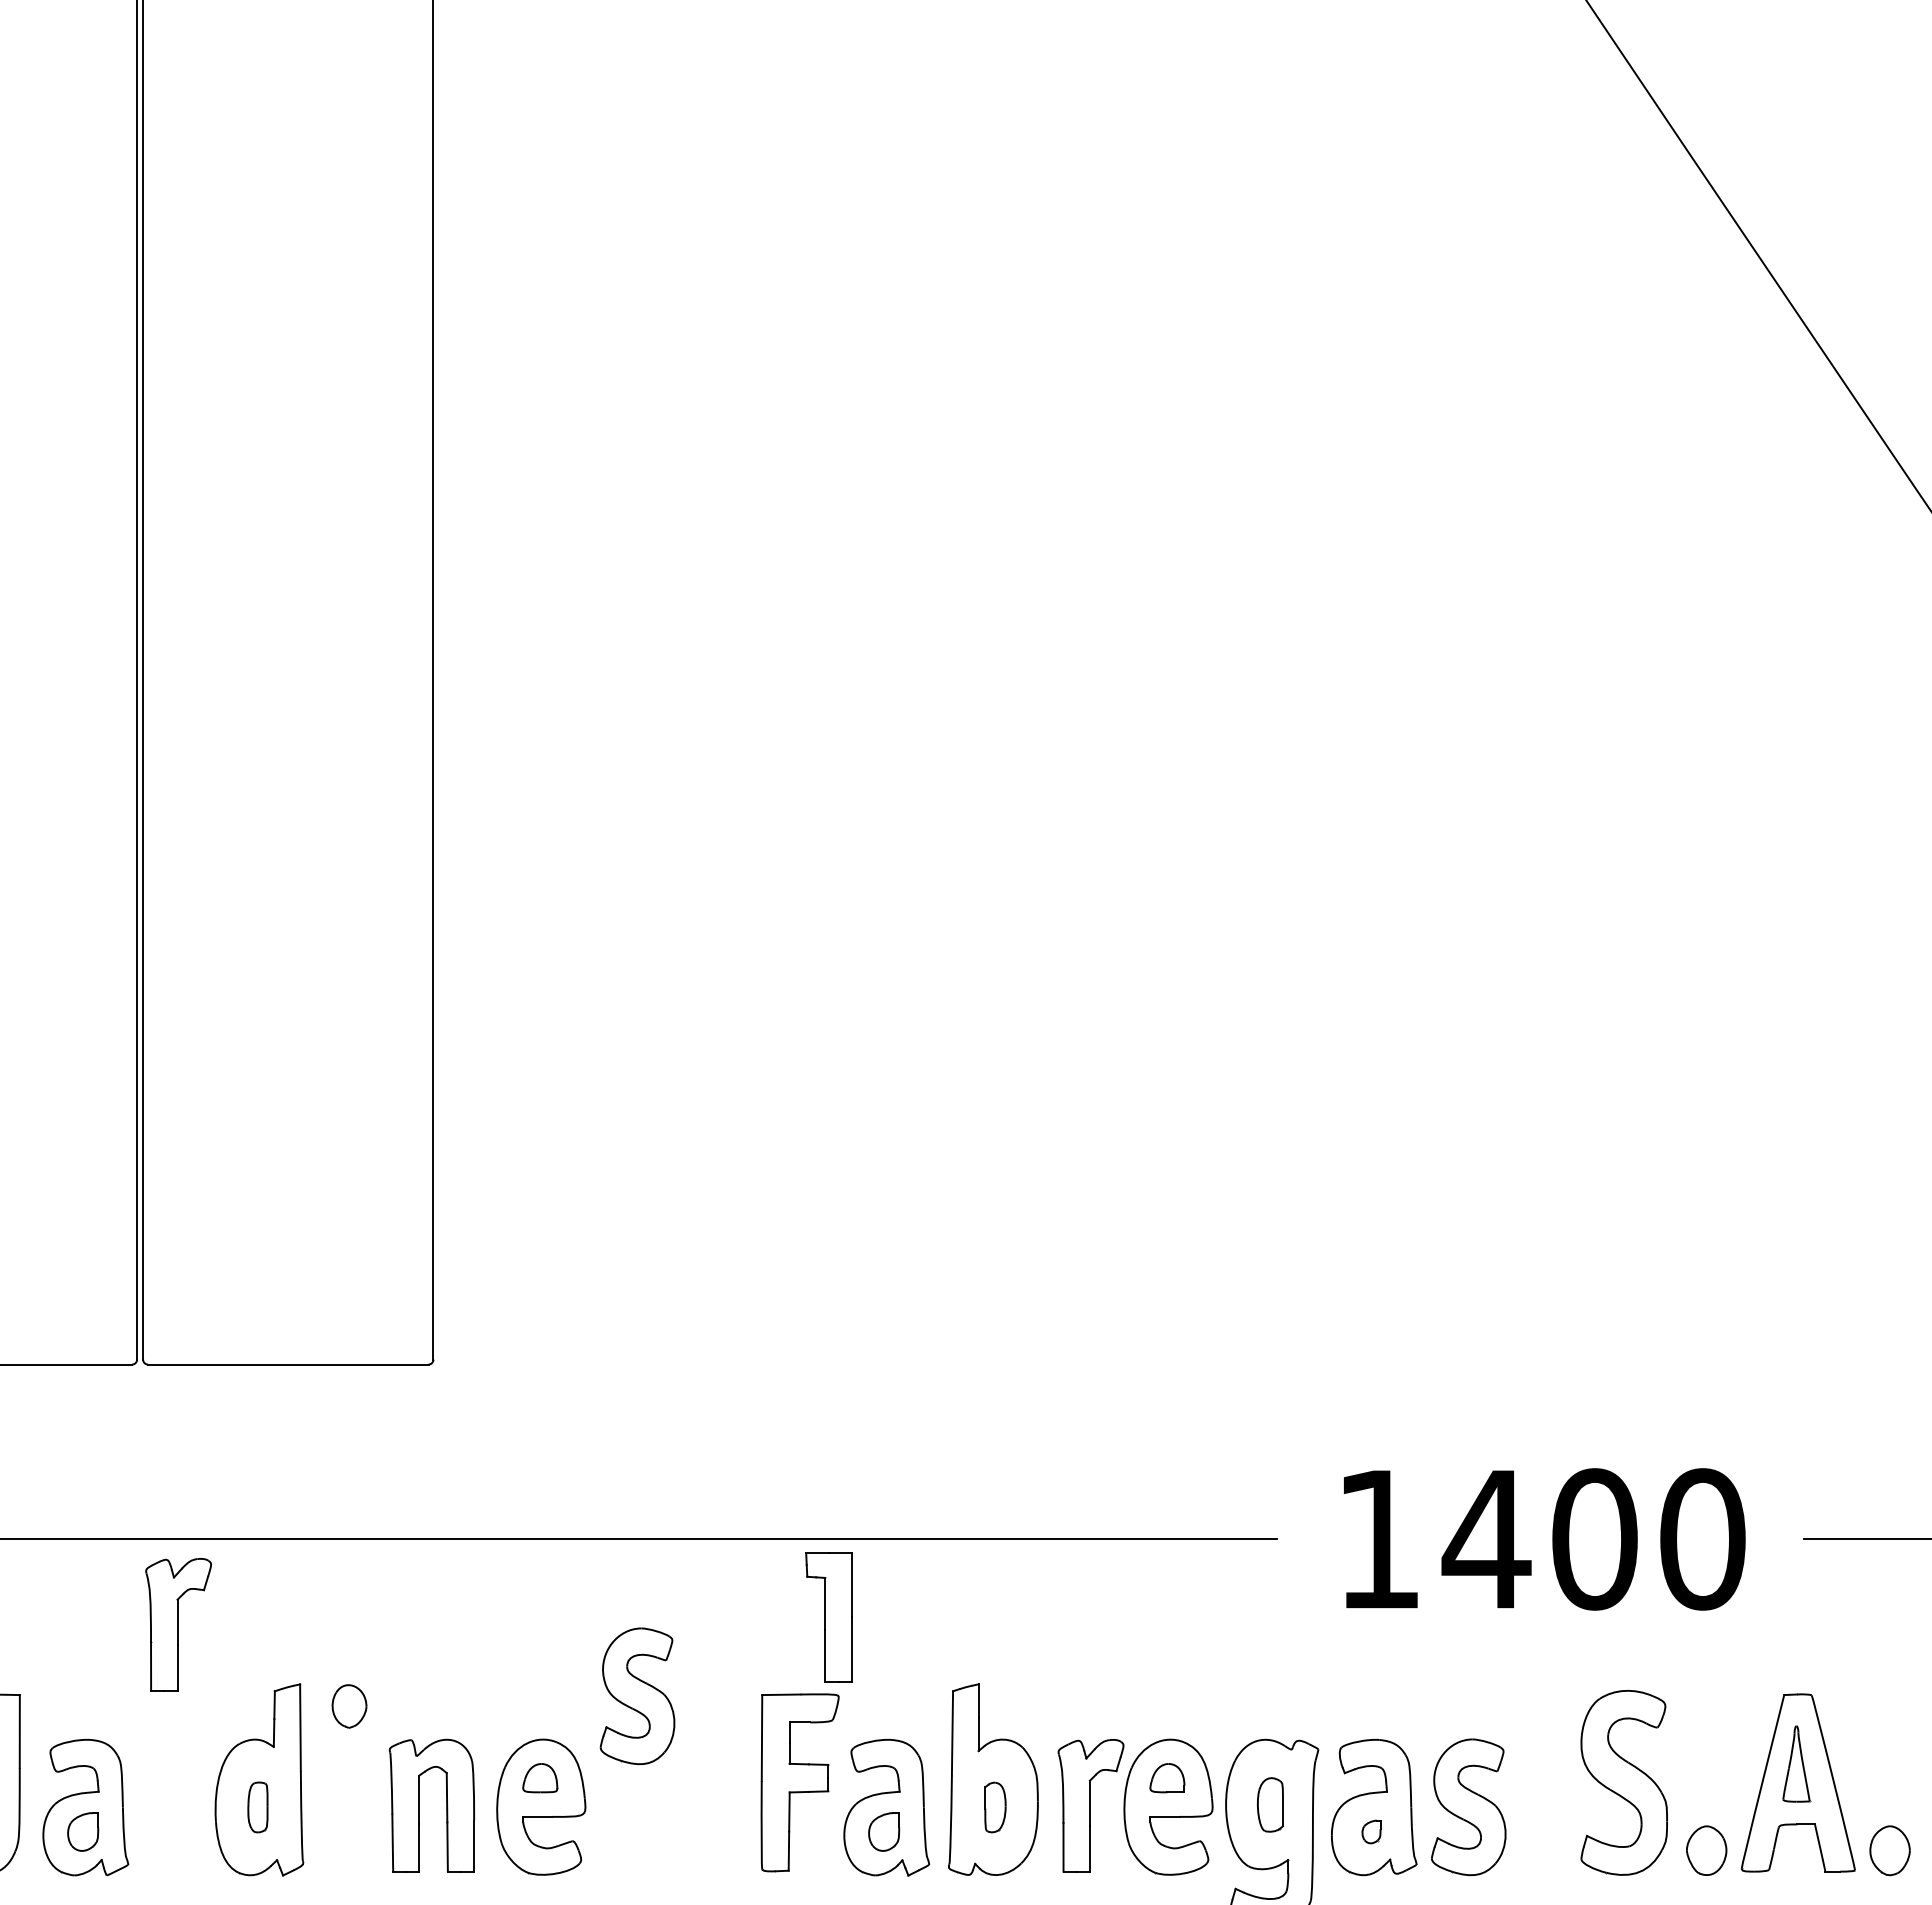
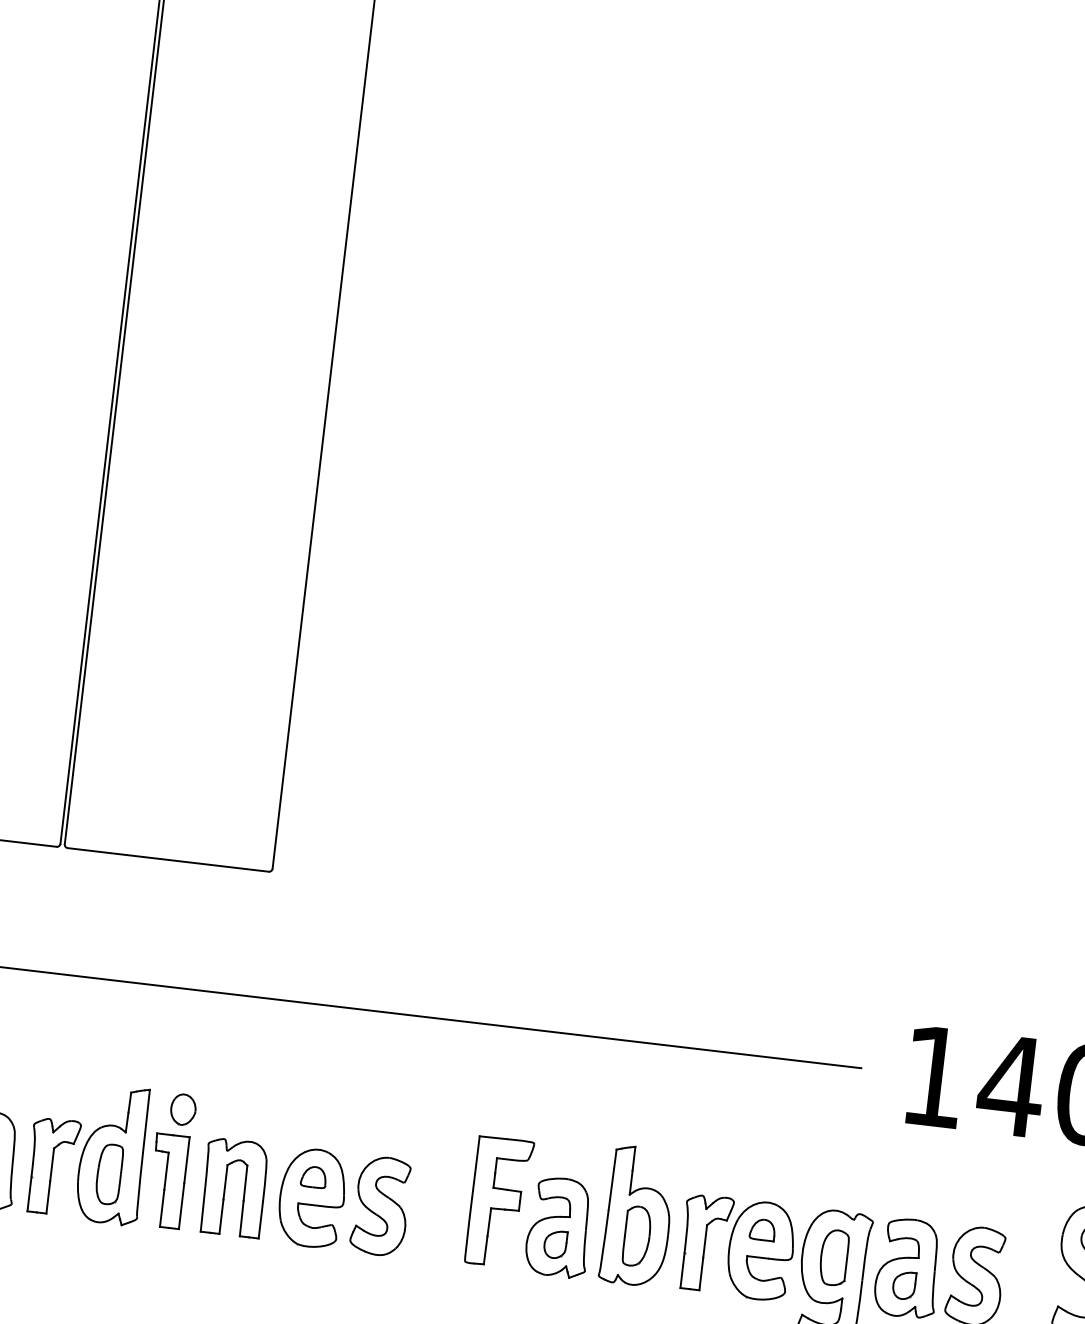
part: (828, 1617) -> (167, 1181), moved
part: (178, 1624) -> (52, 1166), moved
part: (637, 1696) -> (380, 1206), moved
part: (1270, 1804) -> (834, 1257), size x1.43
part: (257, 1807) -> (109, 1174), size x1.67
part: (995, 1807) -> (637, 1236), size x1.67
part: (1371, 1831) -> (904, 1285), size x1.67

